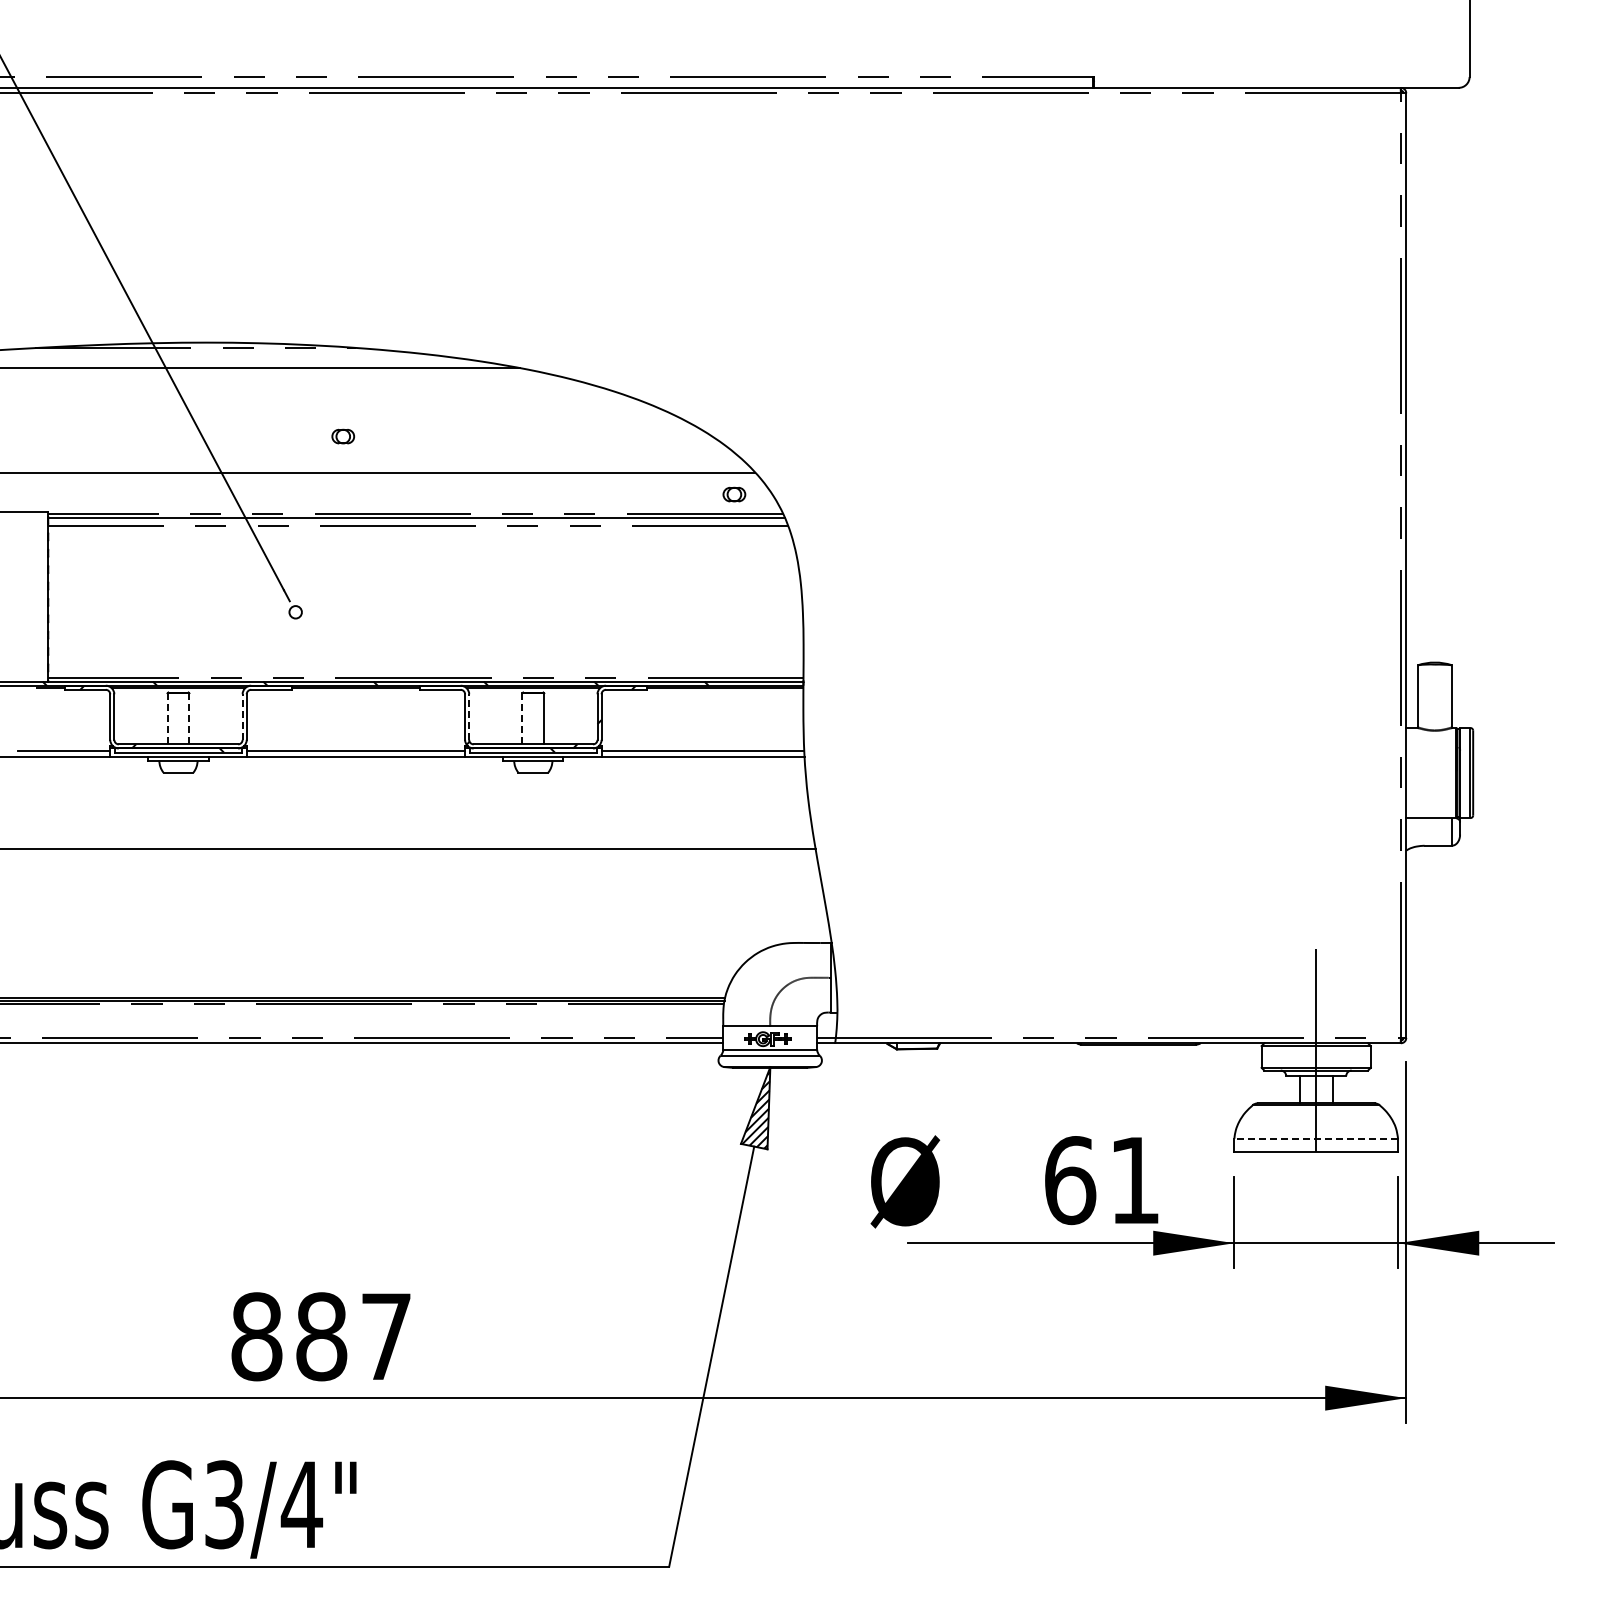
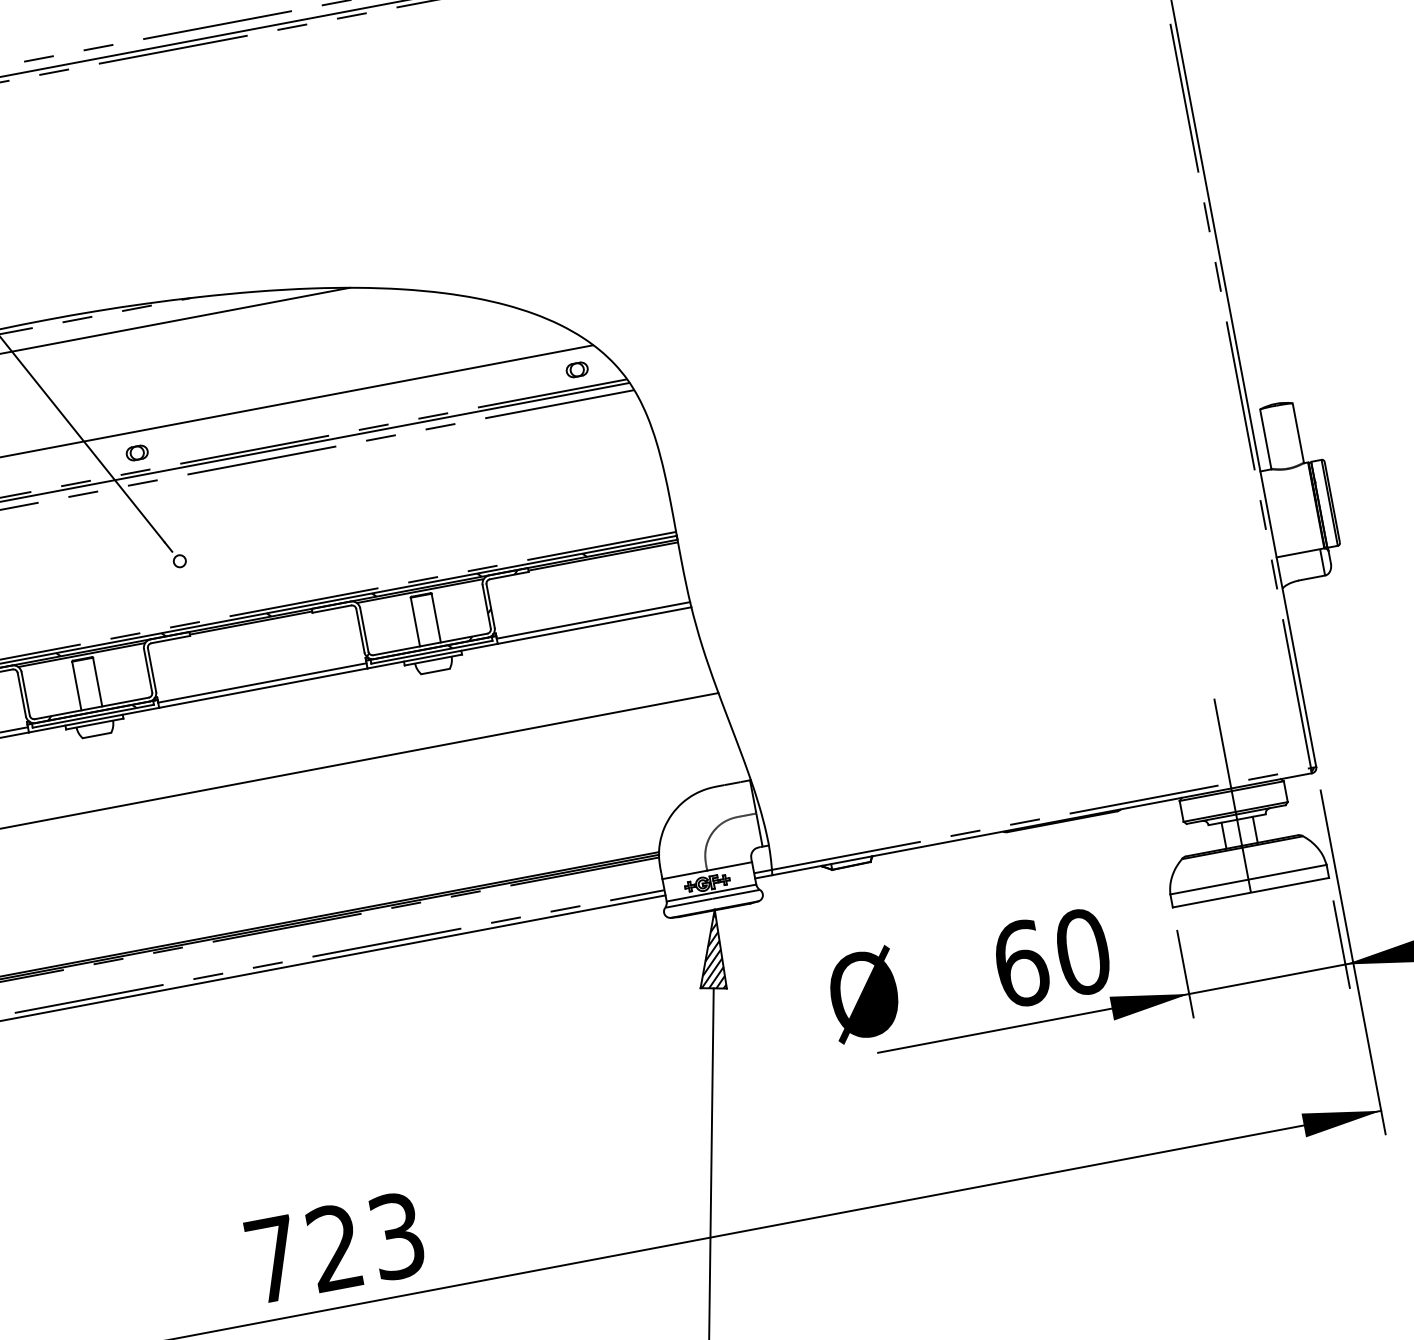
part: (343, 436) -> (137, 452), moved
line: (242, 717) -> (148, 671), dashed -> solid
line: (469, 717) -> (364, 630), dashed -> solid
line: (167, 718) -> (76, 685), dashed -> solid
line: (189, 718) -> (97, 681), dashed -> solid
line: (522, 718) -> (415, 621), dashed -> solid
line: (1316, 1138) -> (1248, 879), dashed -> solid
text: (1134, 1180) -> (1082, 952), 61 -> 60
text: (320, 1336) -> (334, 1247), 887 -> 723

